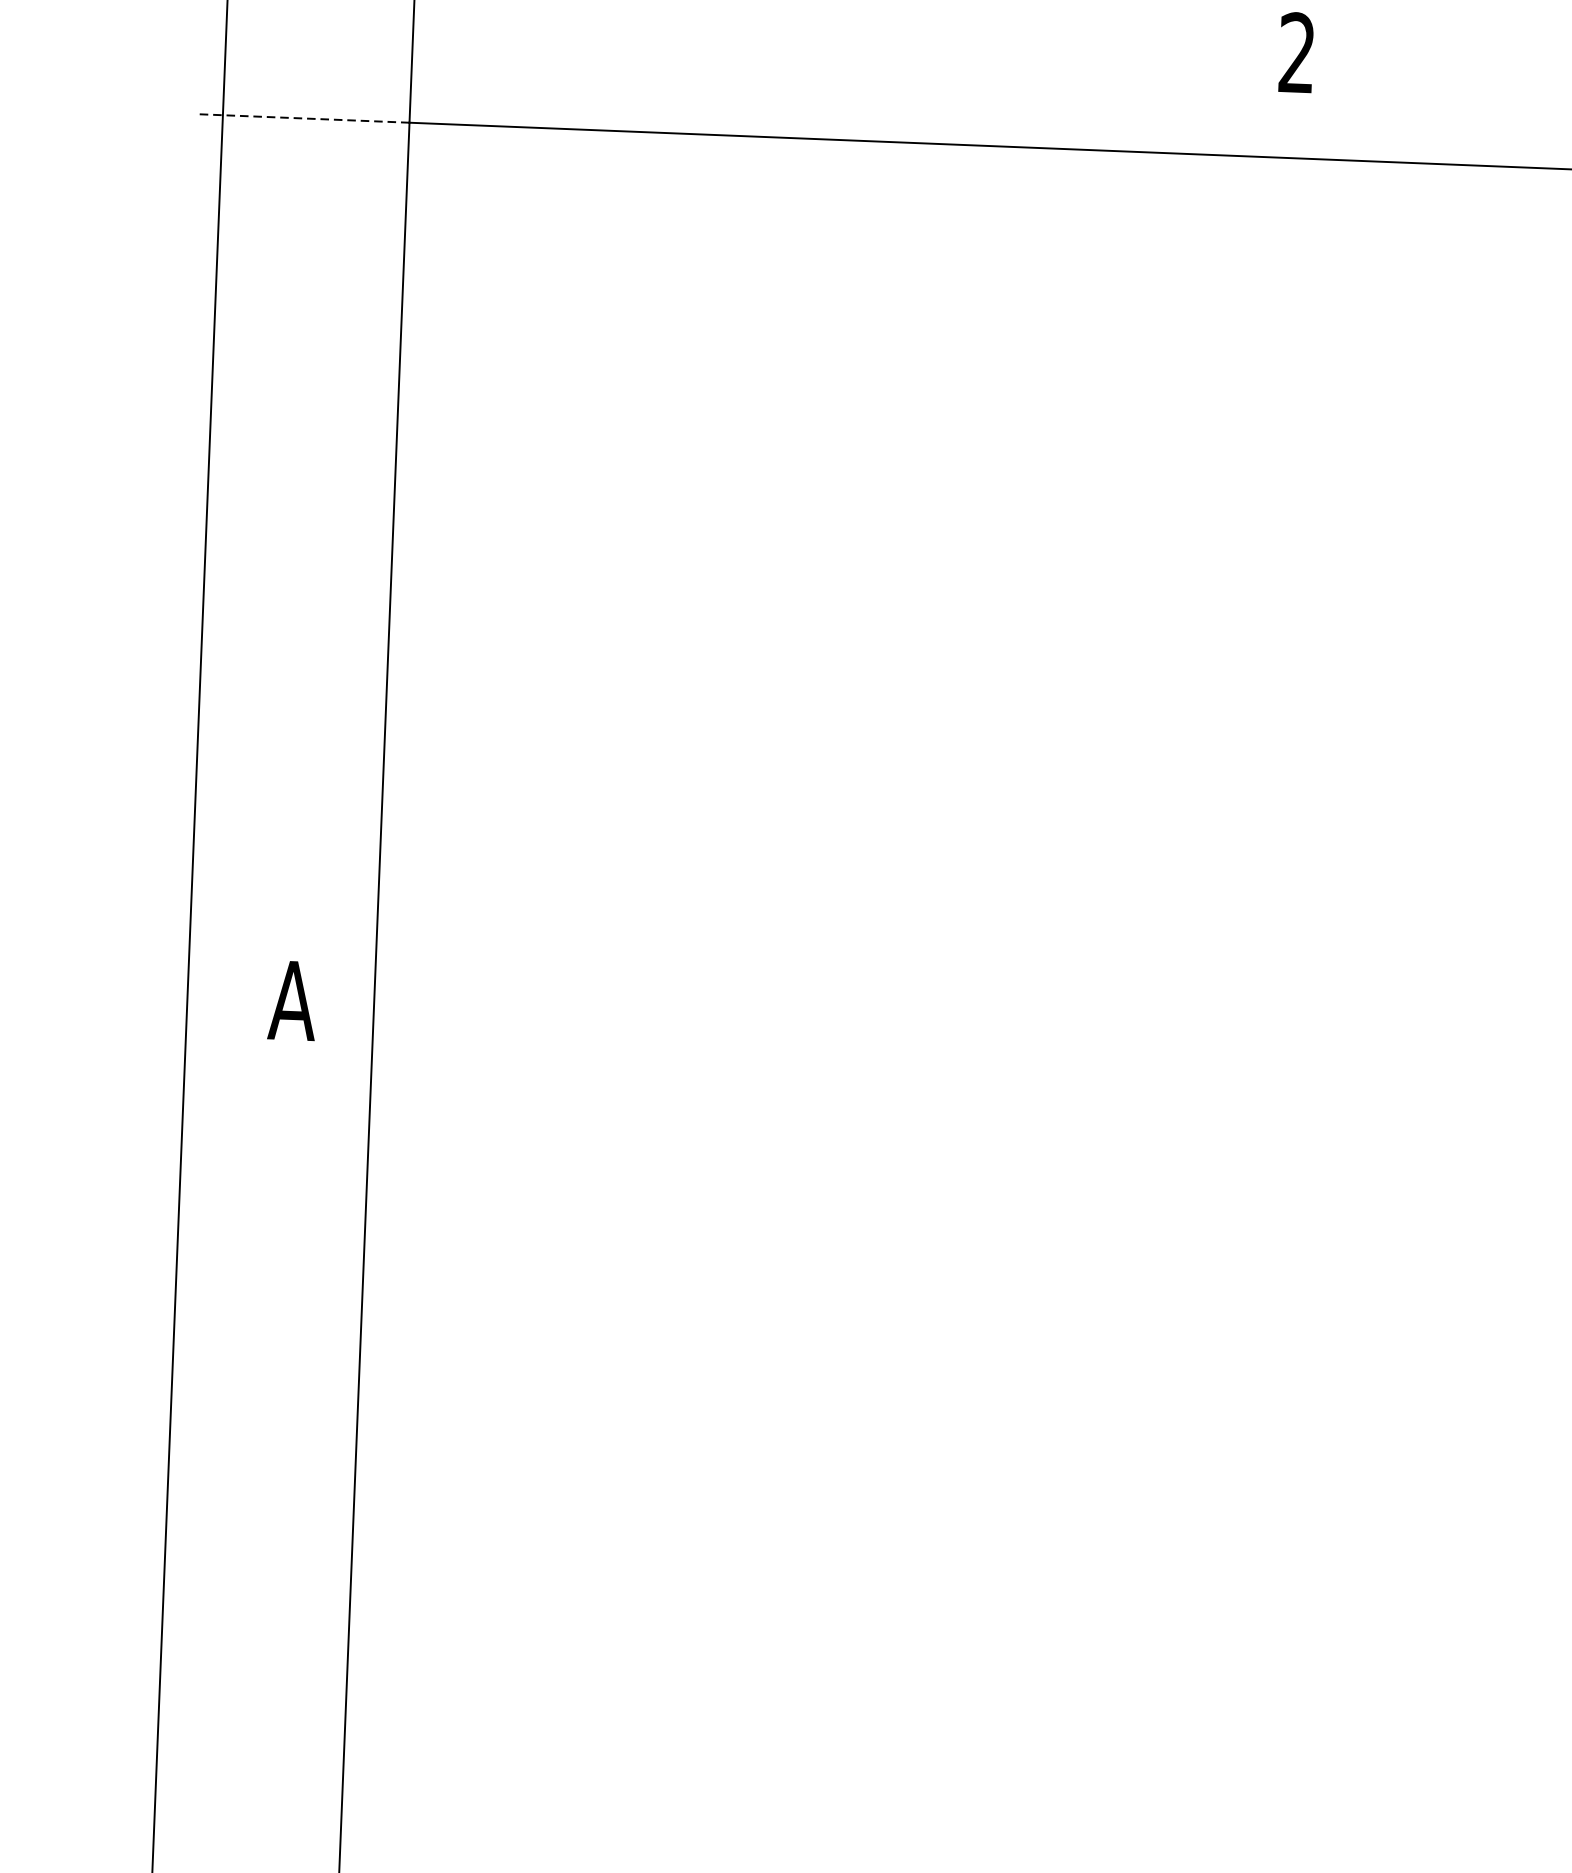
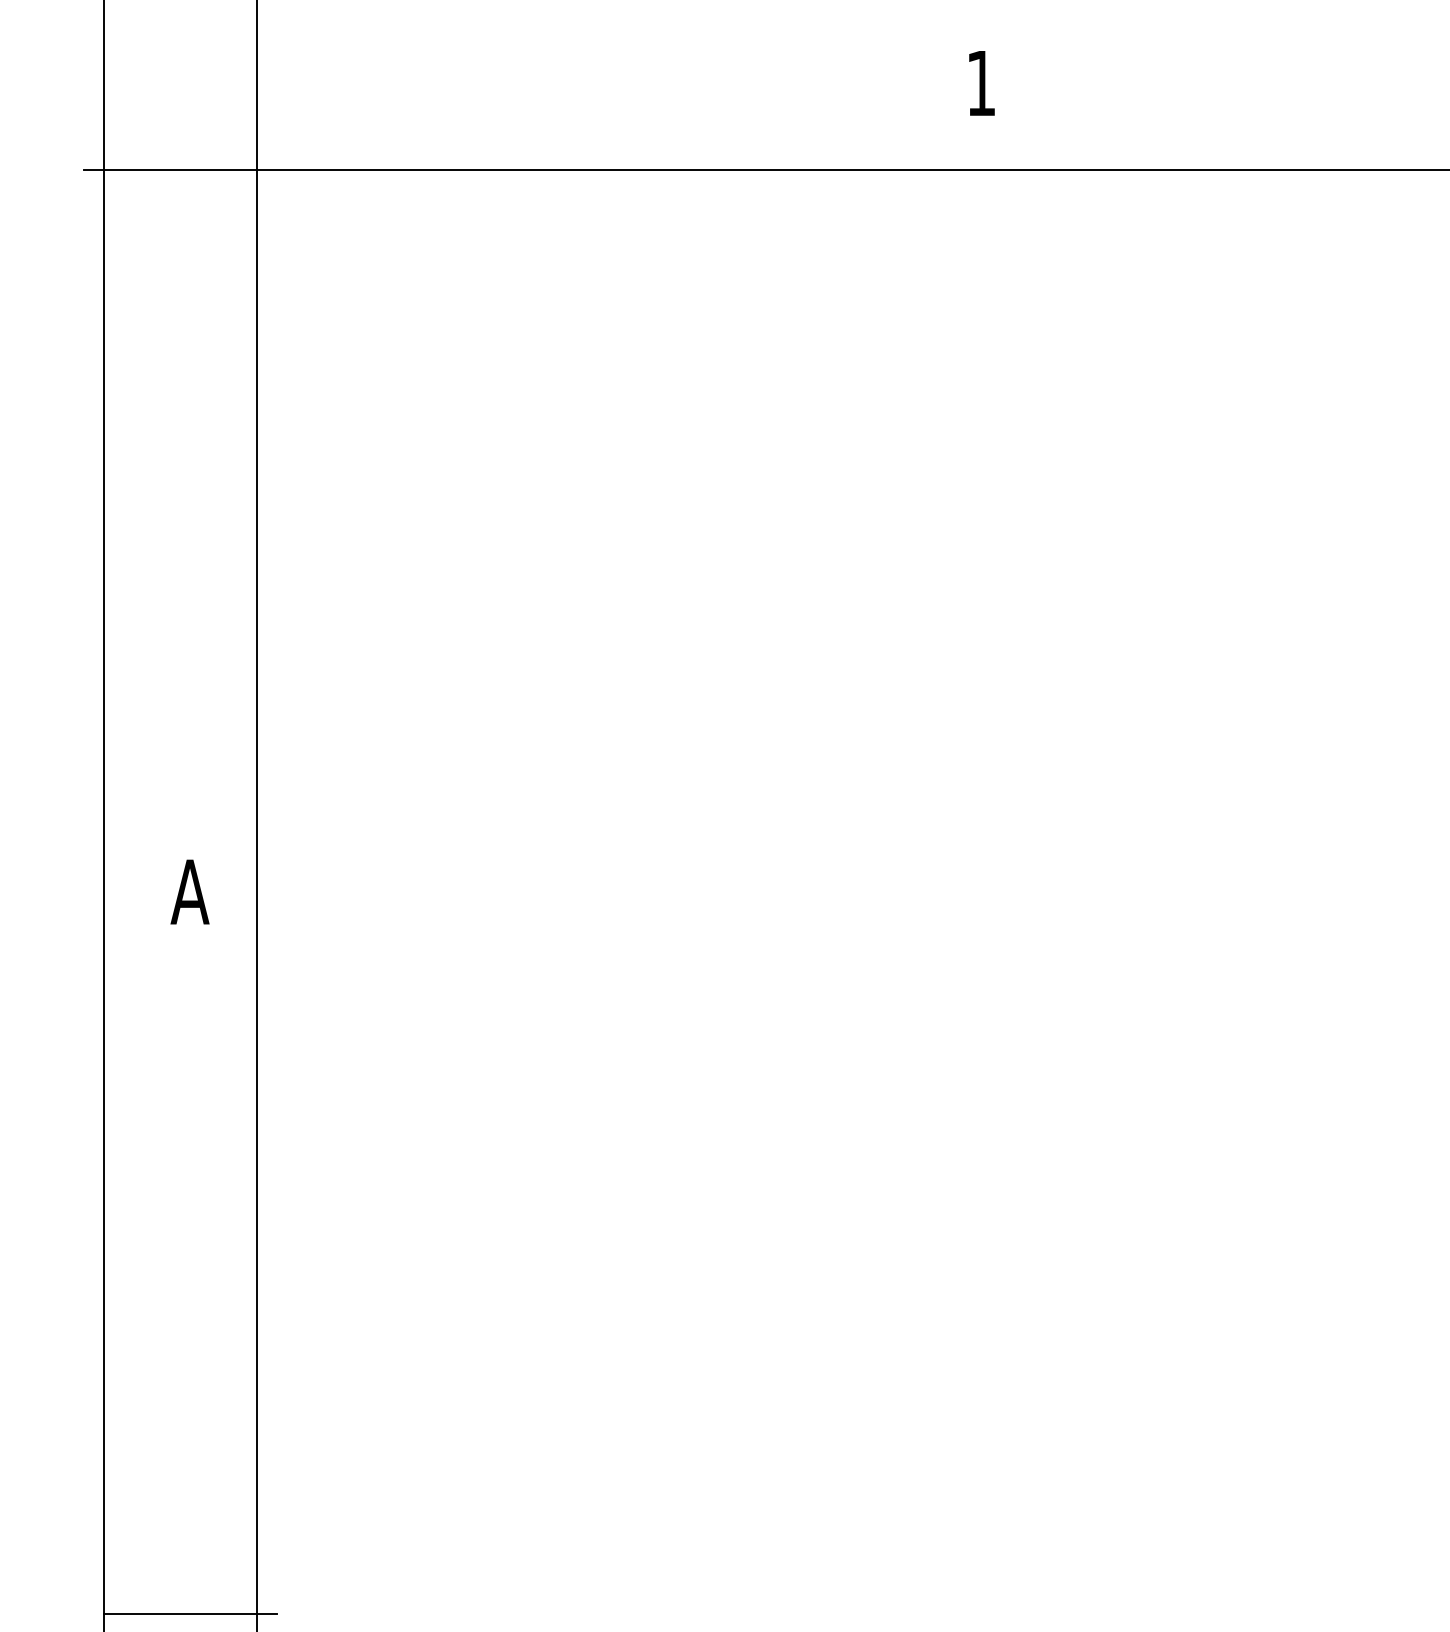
text: (1296, 51) -> (980, 82), 2 -> 1
line: (303, 118) -> (170, 169), dashed -> solid

